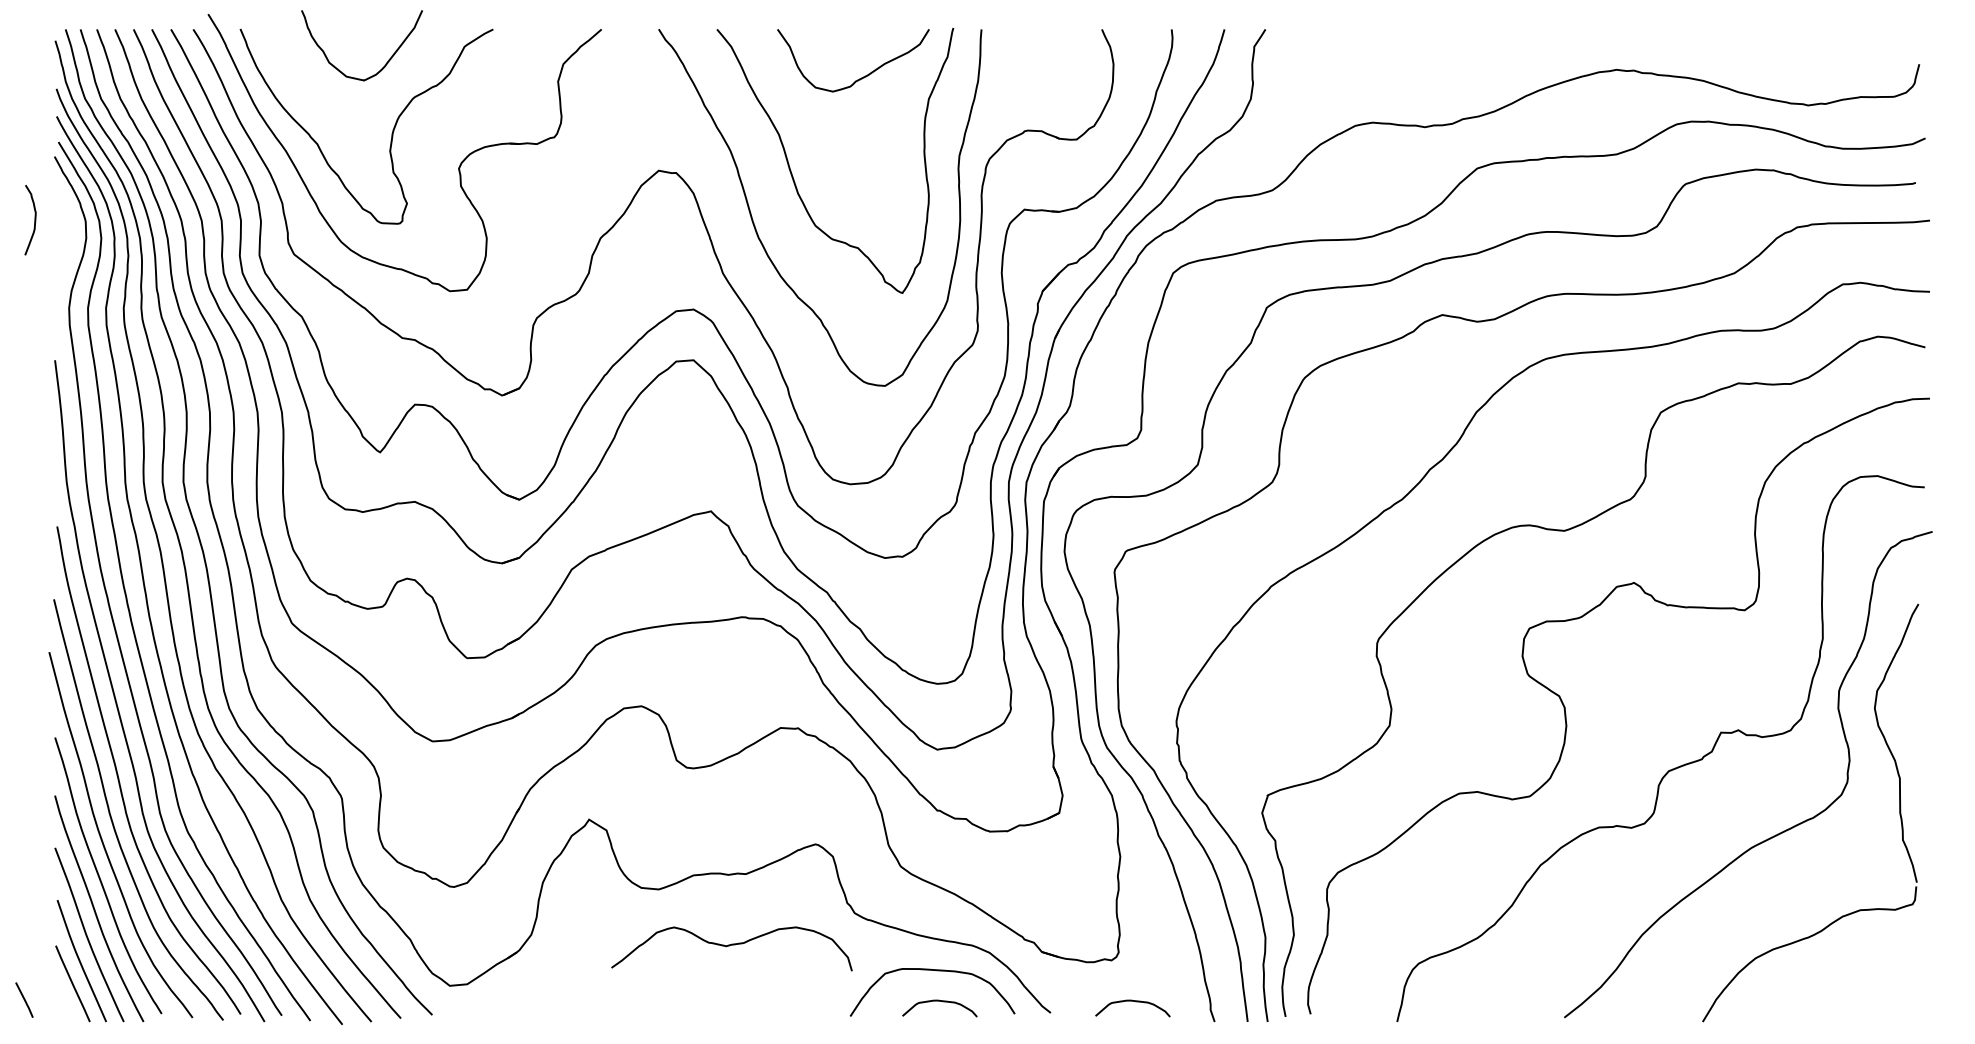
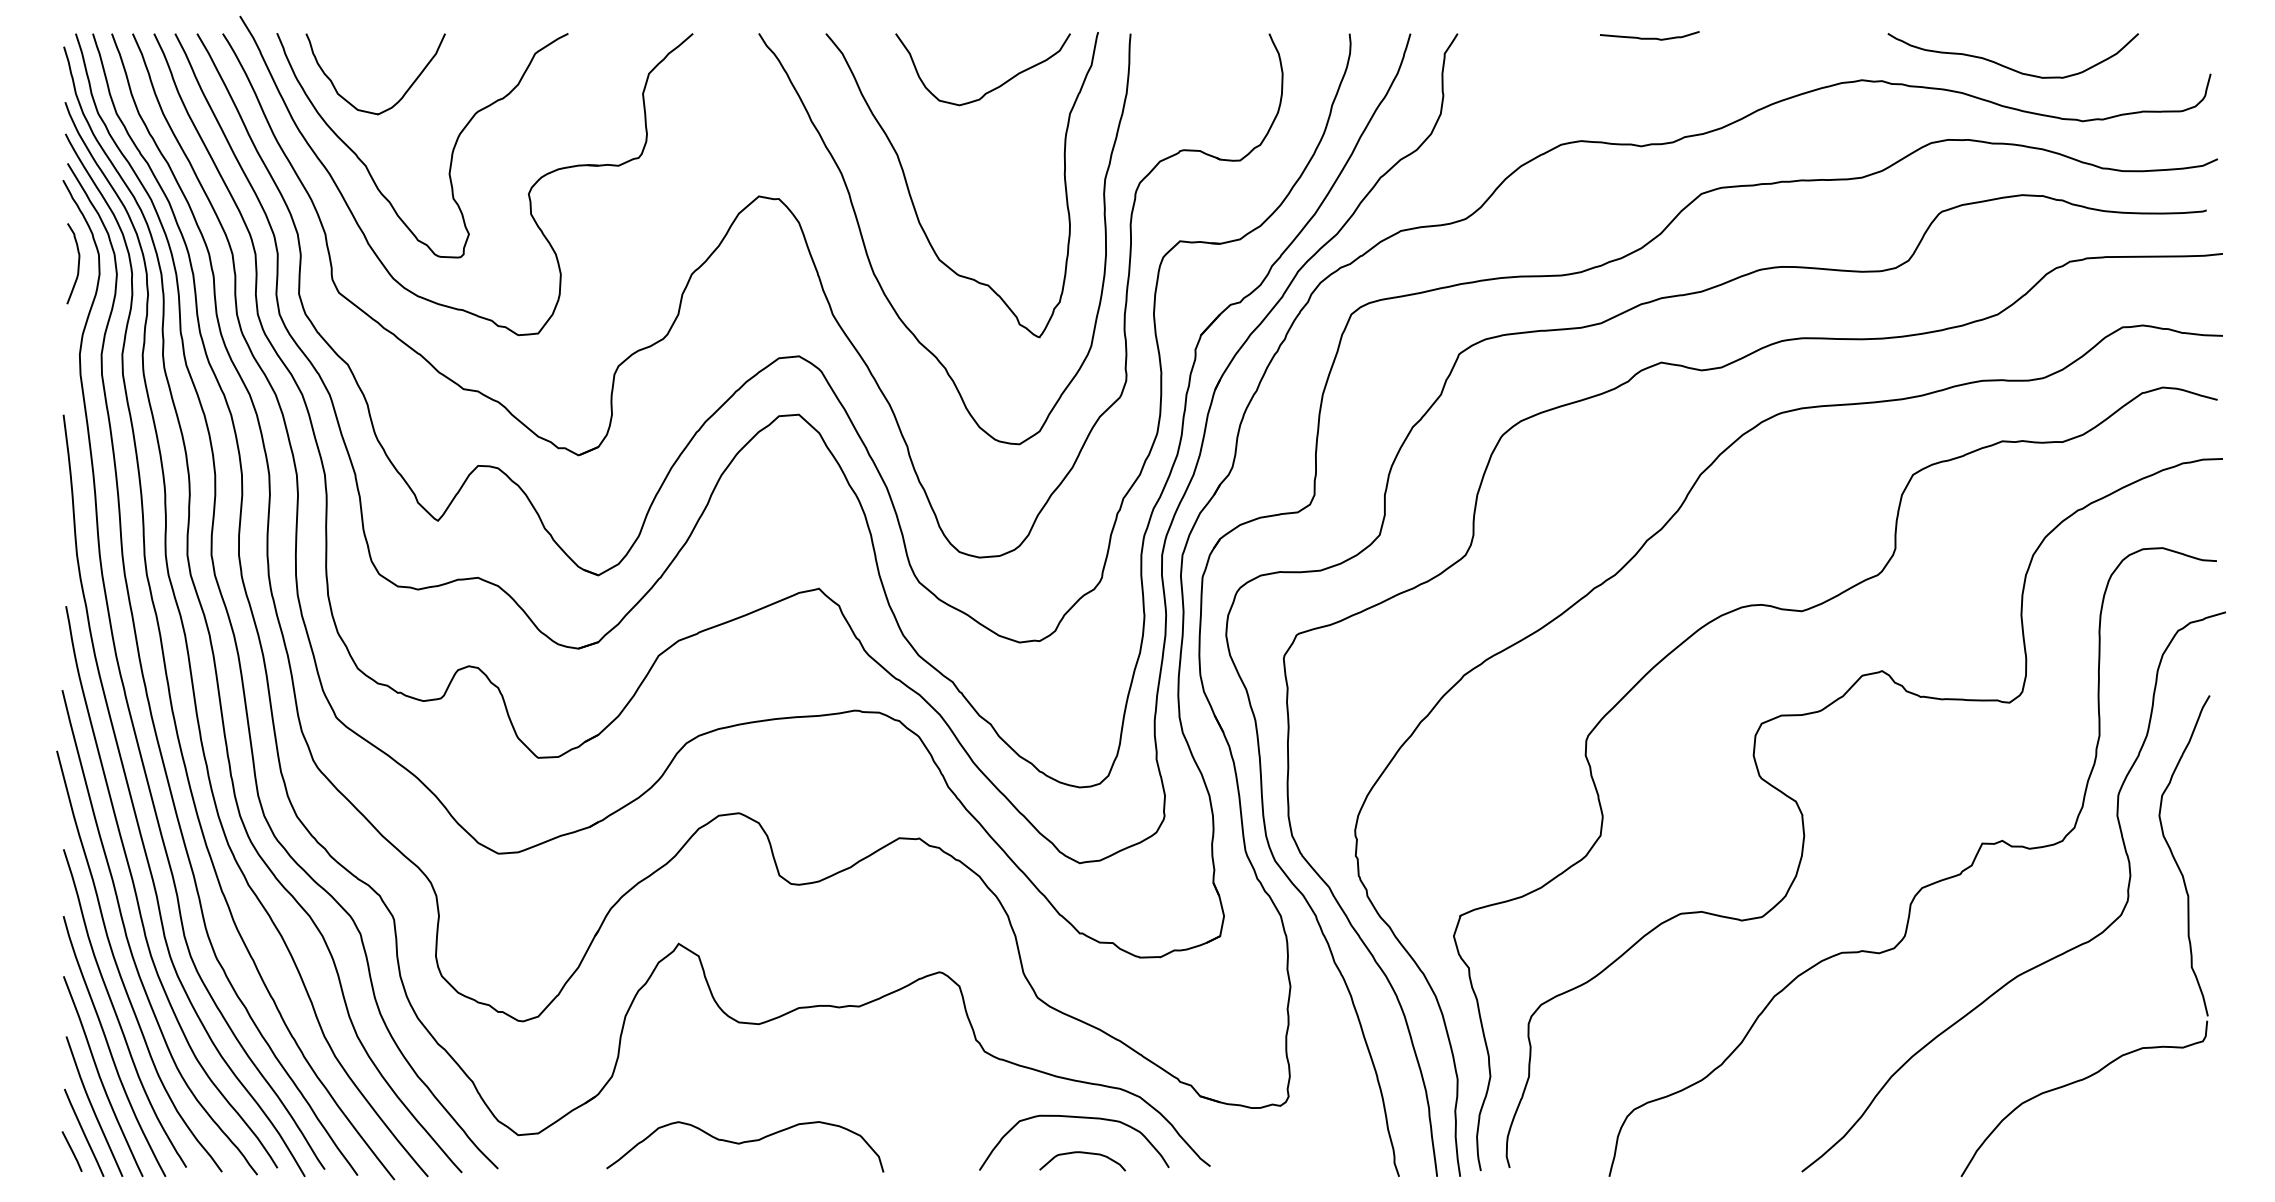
curve: (1432, 32) -> (1650, 37), added
curve: (1742, 57) -> (2007, 66), added
curve: (385, 63) -> (402, 94), moved
curve: (34, 220) -> (77, 264), moved
curve: (729, 946) -> (742, 1144), moved
line: (24, 999) -> (72, 1150), moved
curve: (1135, 1002) -> (1307, 1154), removed

